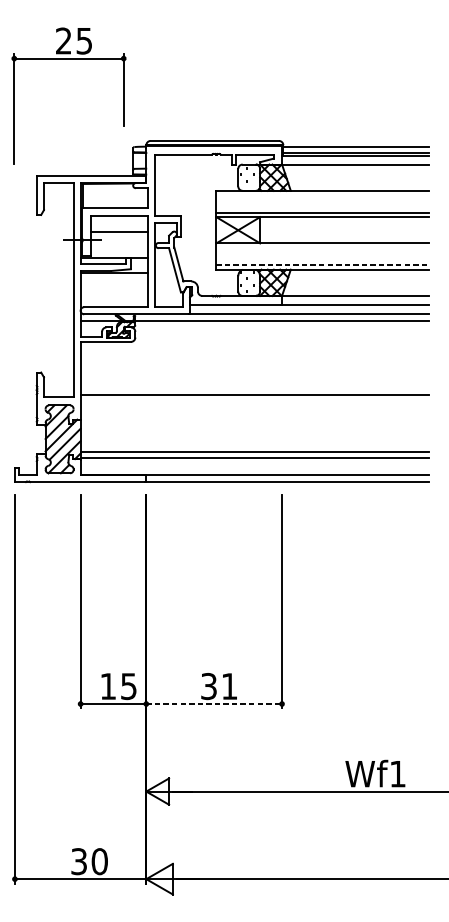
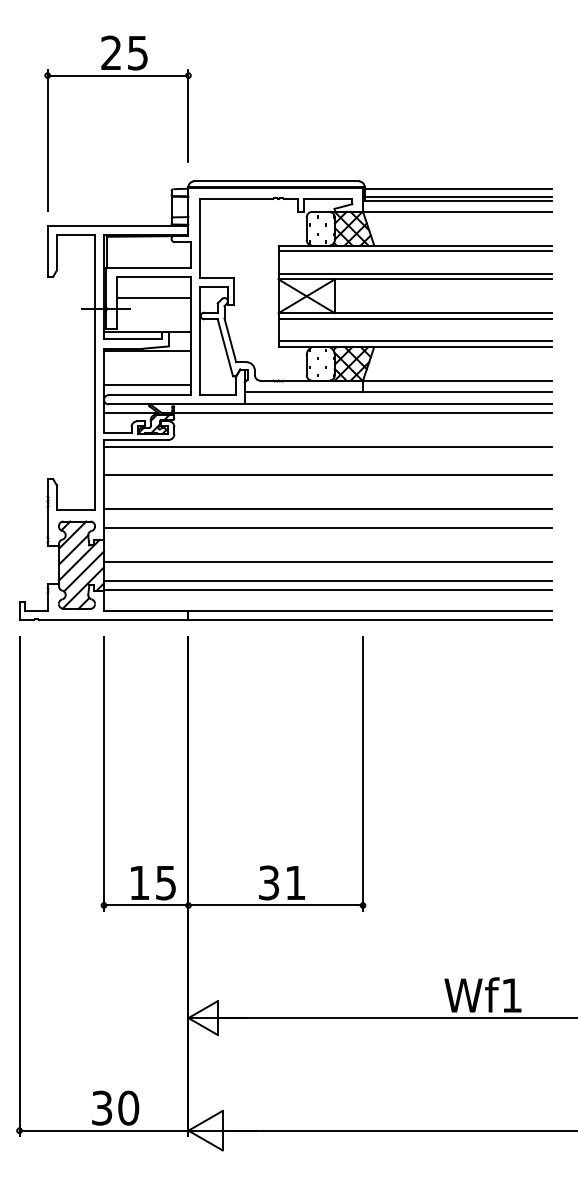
part: (68, 59) -> (117, 76), moved
line: (322, 195) -> (415, 251), added
line: (322, 247) -> (415, 318), added
line: (322, 265) -> (415, 341), dashed -> solid
line: (114, 298) -> (147, 384), added
line: (255, 347) -> (328, 446), added
line: (255, 368) -> (328, 474), added
line: (255, 410) -> (328, 527), added
line: (255, 436) -> (328, 561), added
line: (214, 704) -> (276, 905), dashed -> solid

